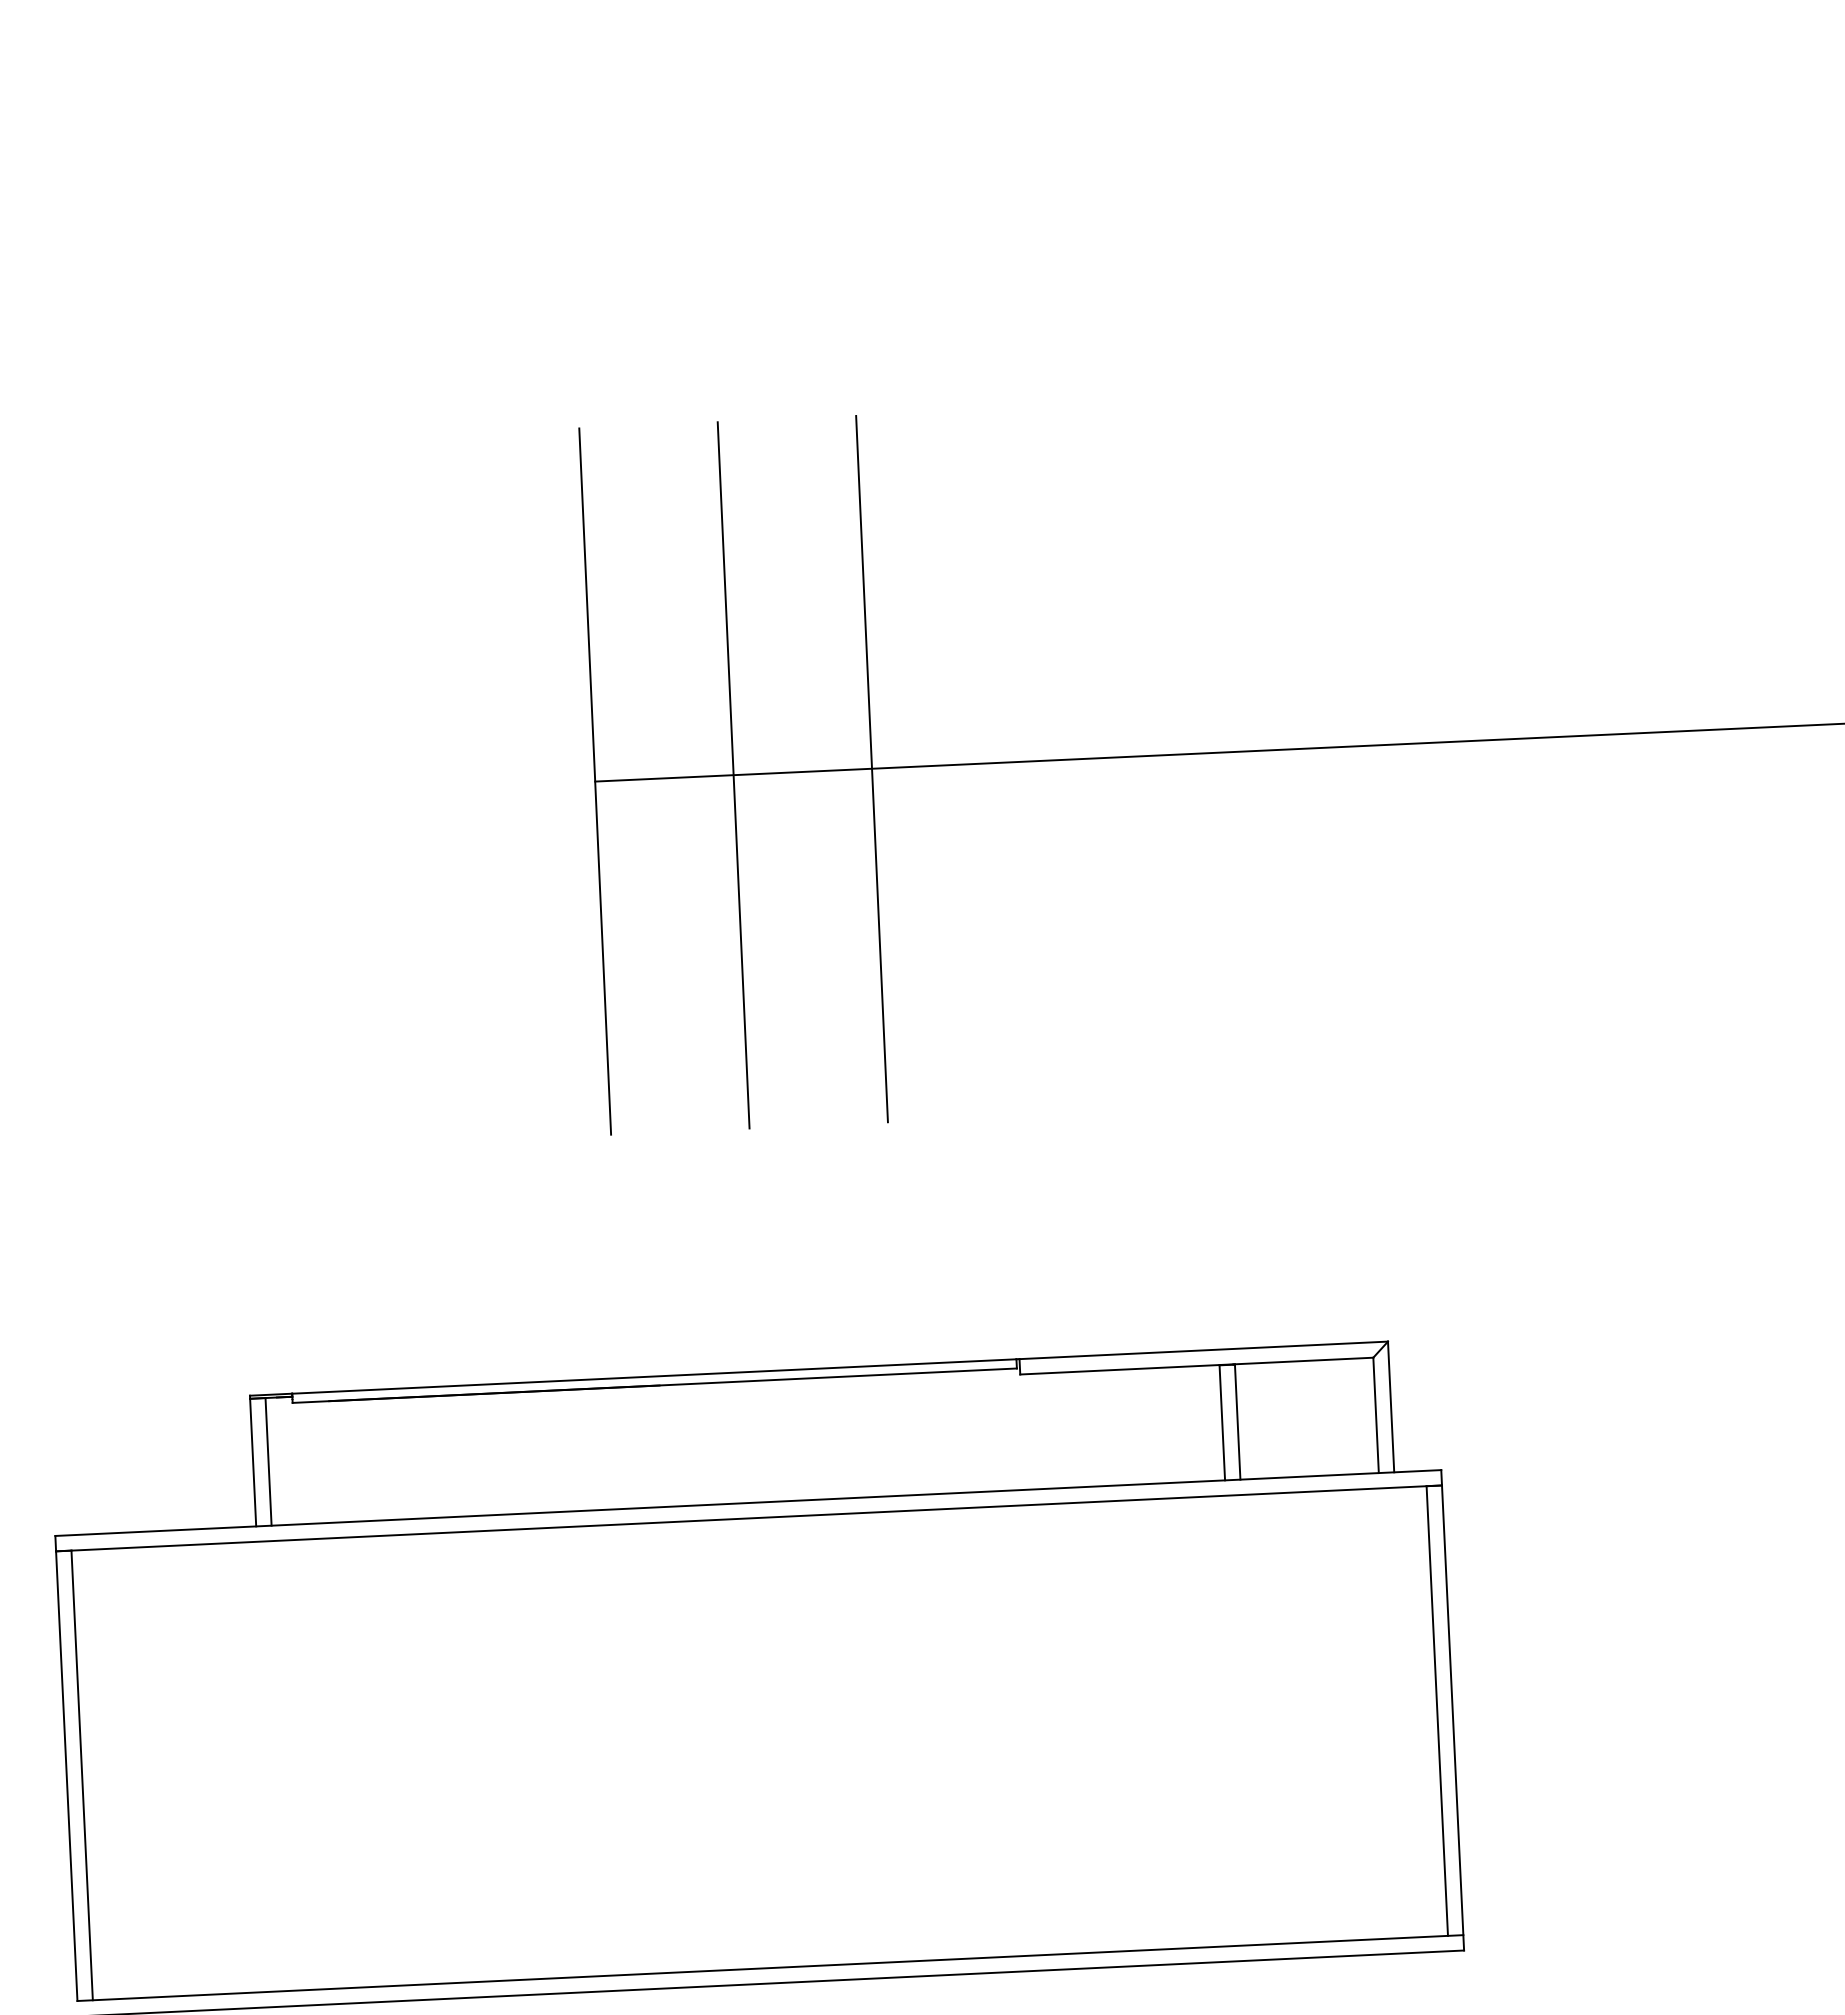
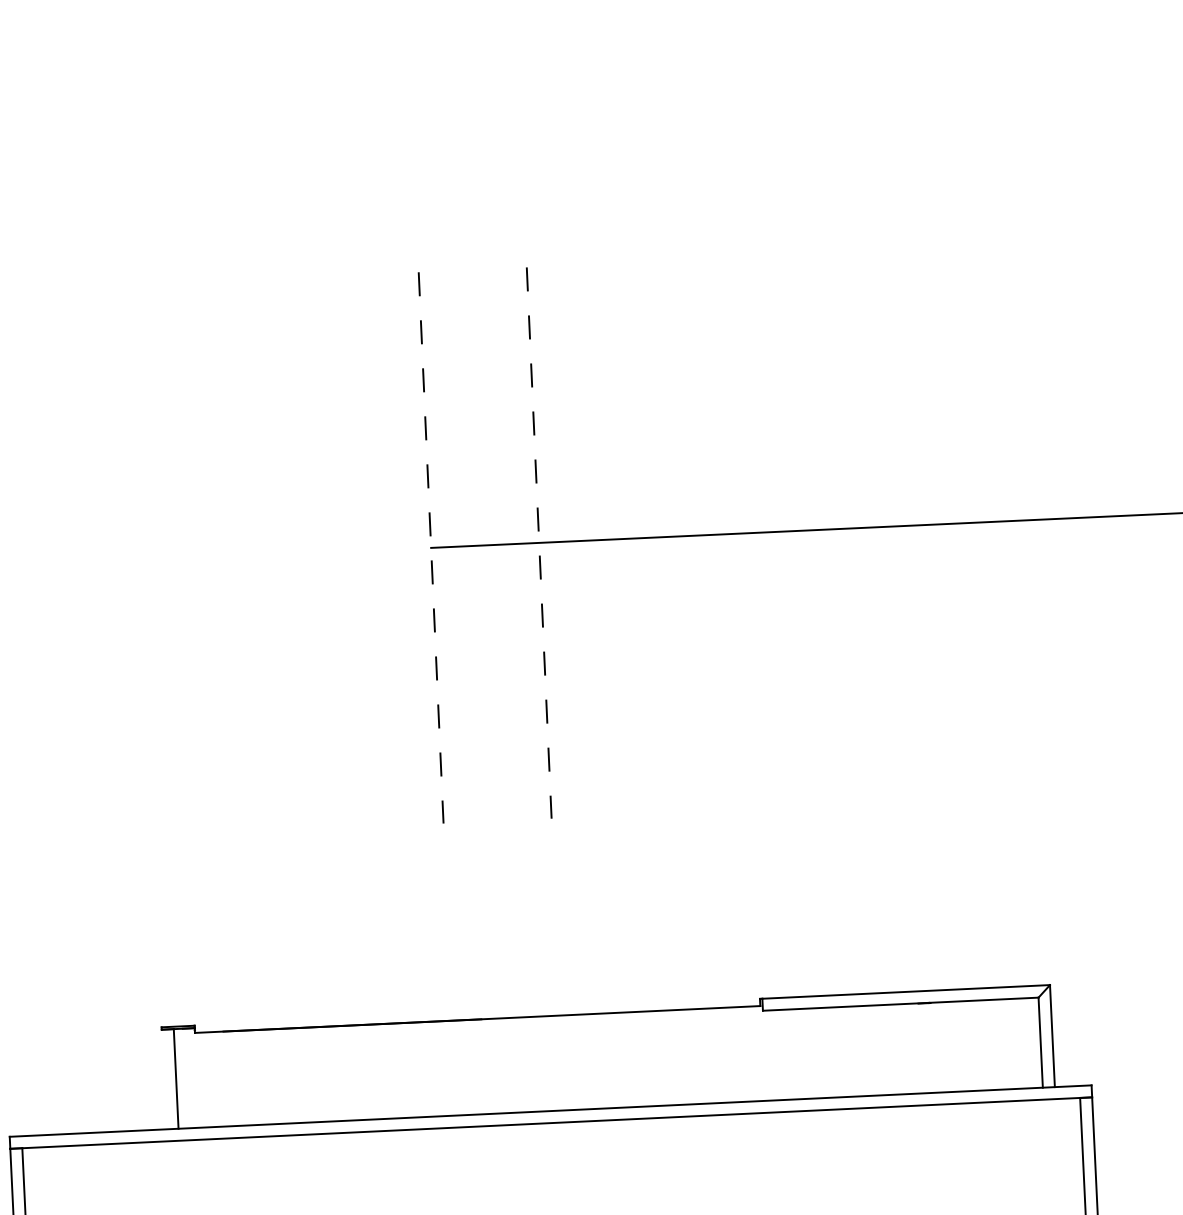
line: (871, 768) -> (646, 537), removed
line: (733, 775) -> (539, 543), solid -> dashed
line: (595, 782) -> (431, 548), solid -> dashed
line: (654, 1376) -> (477, 1012), removed
line: (1237, 1421) -> (932, 1047), removed
line: (1222, 1422) -> (920, 1048), removed
line: (253, 1462) -> (164, 1079), removed

